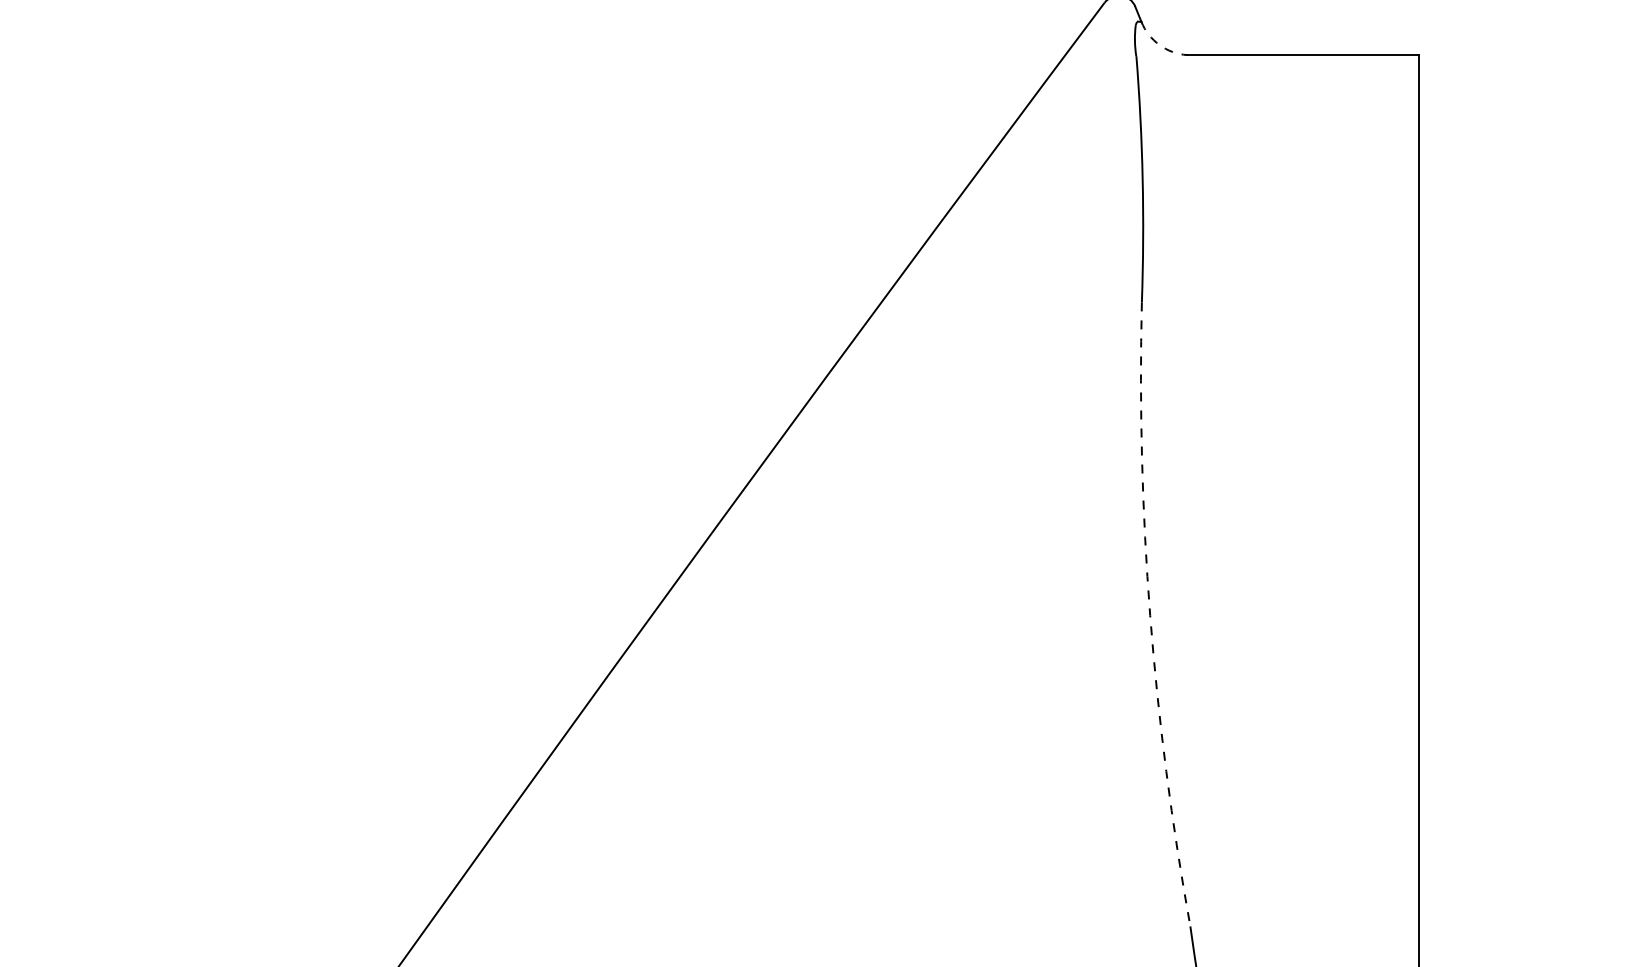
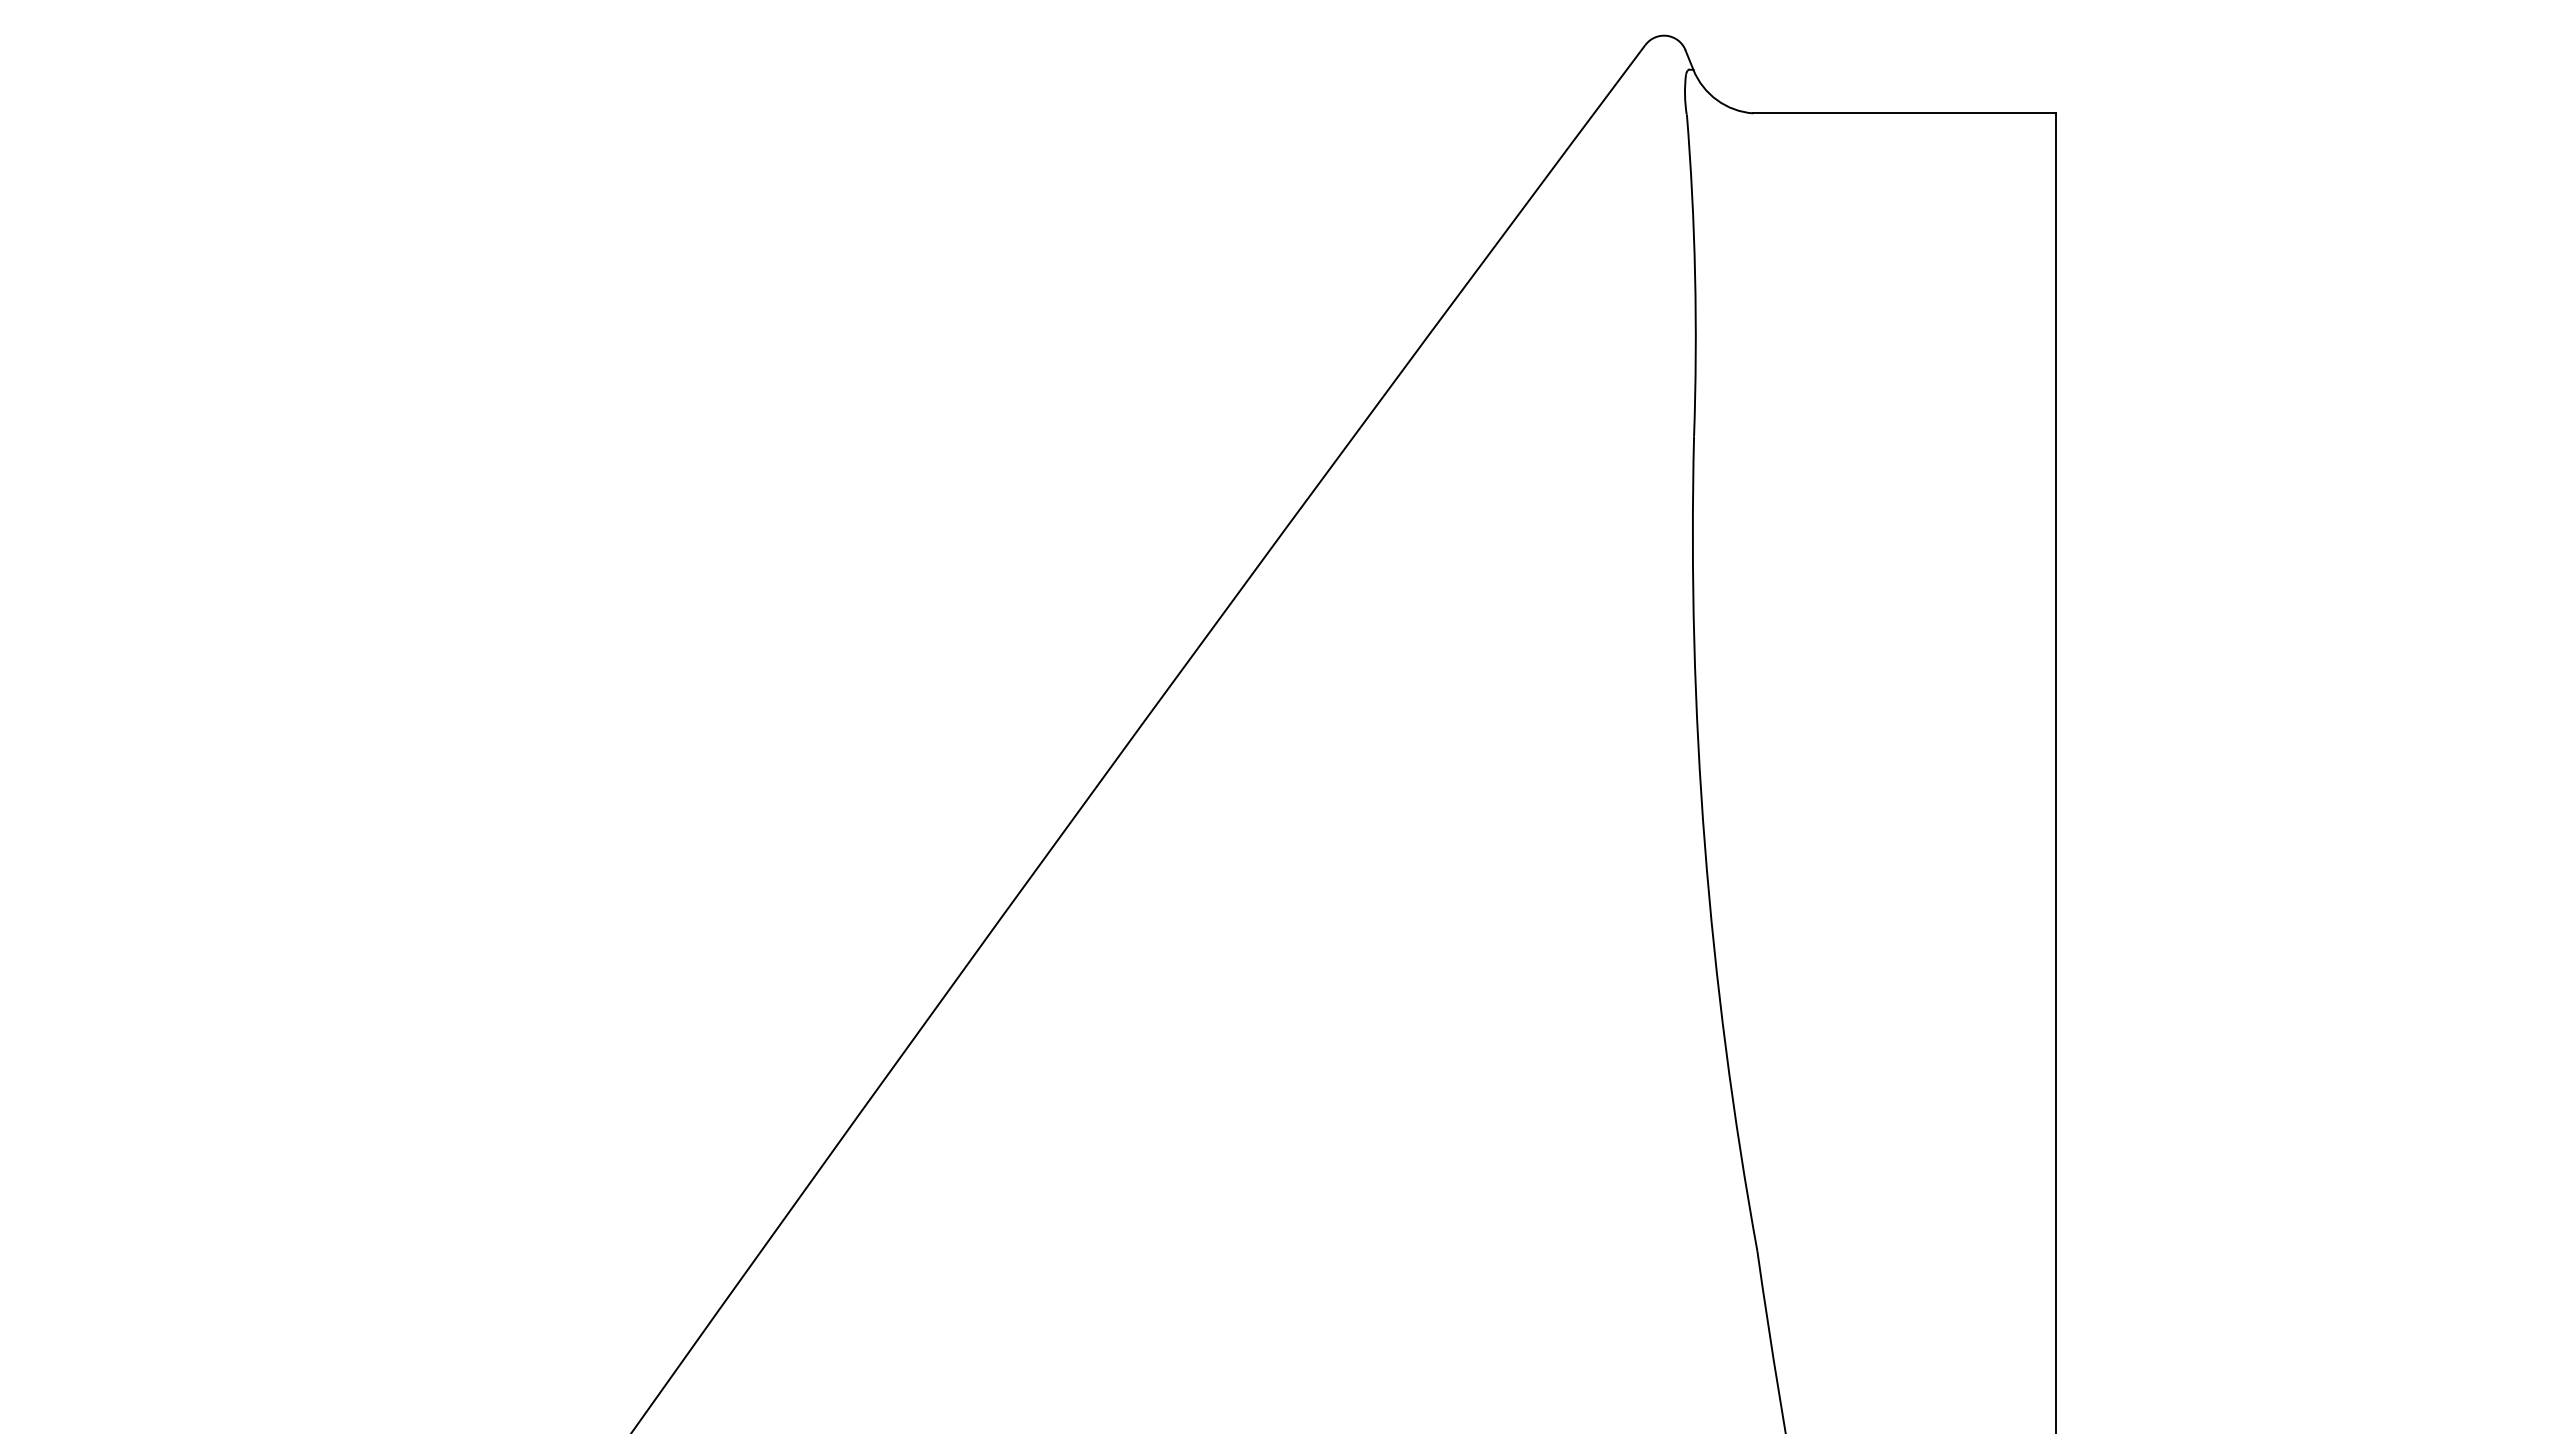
arc: (1159, 45) -> (1717, 100), dashed -> solid
arc: (1149, 615) -> (1704, 845), dashed -> solid

